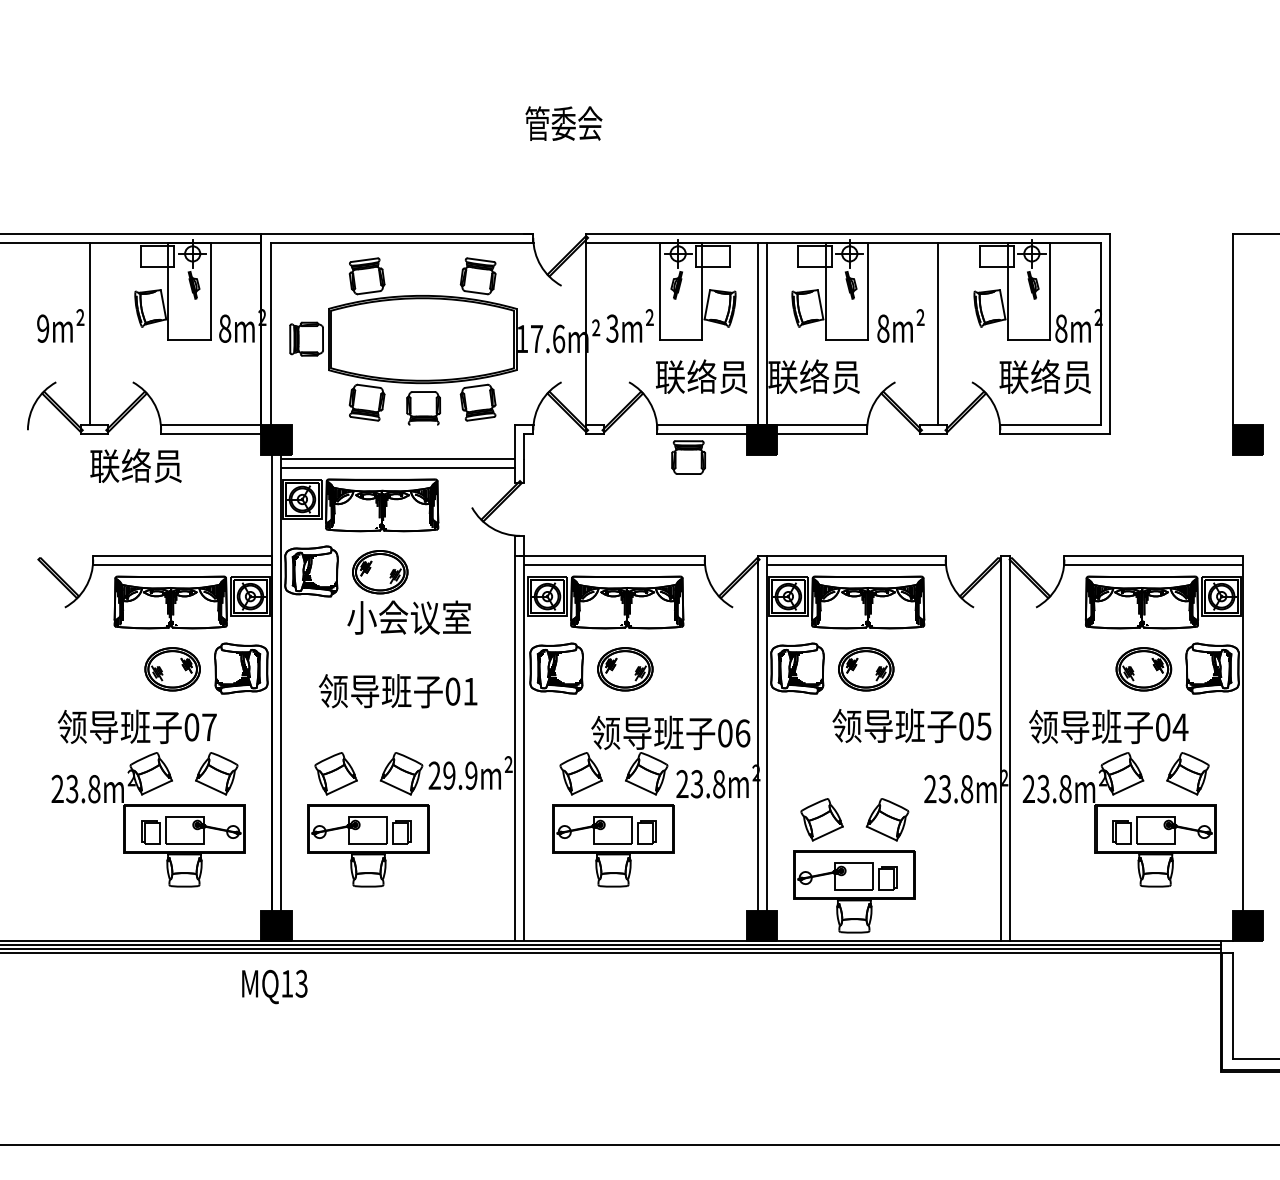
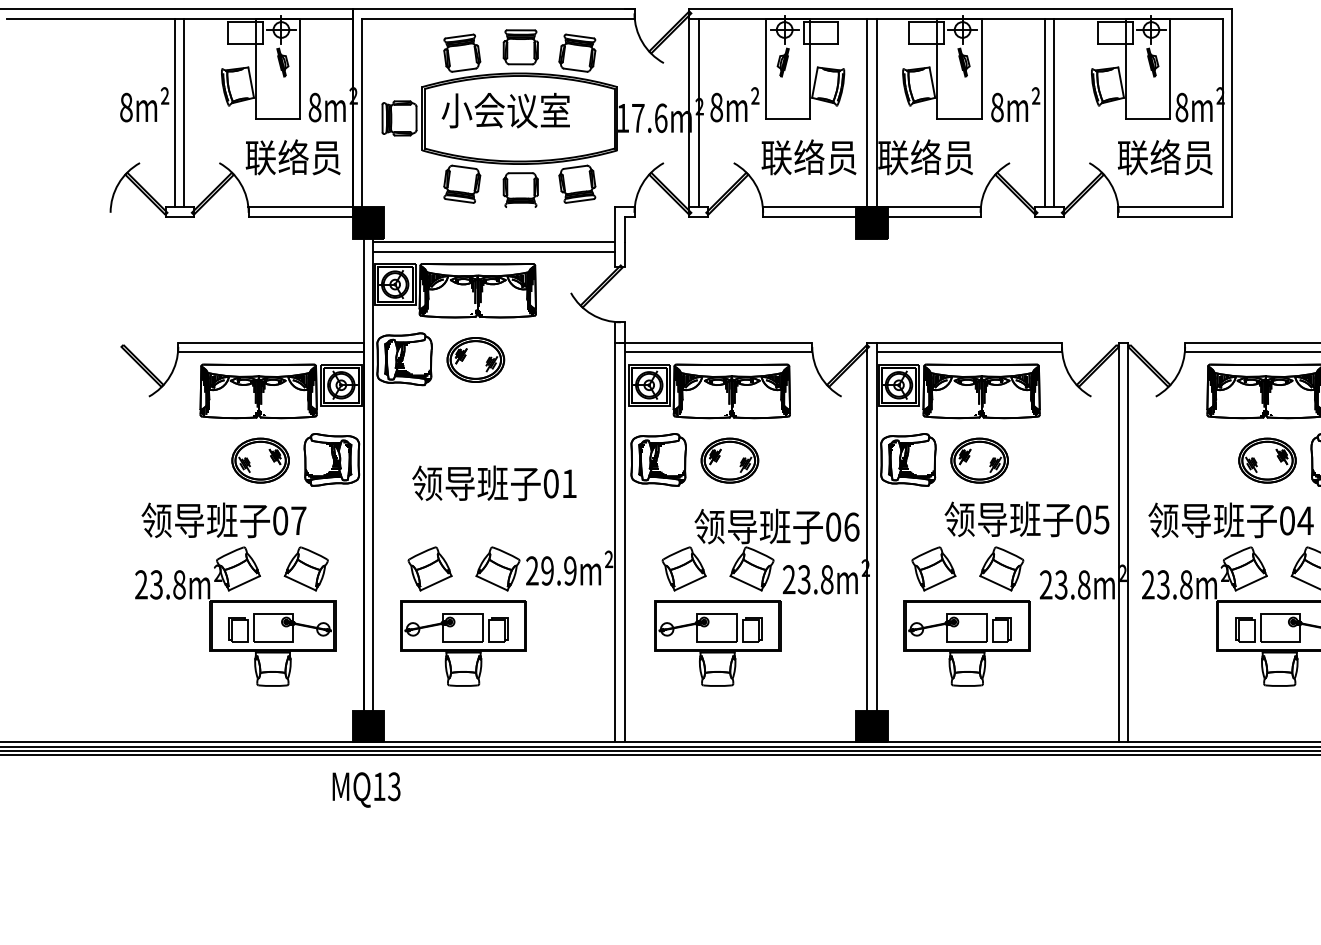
text: (43, 328) -> (126, 107), 9m² -> 8m²
text: (612, 328) -> (716, 107), 3m² -> 8m²
line: (99, 334) -> (184, 113), added
line: (595, 334) -> (699, 113), added
line: (929, 334) -> (1045, 113), added
part: (688, 457) -> (520, 47), moved
text: (135, 465) -> (292, 157), moved
text: (408, 617) -> (505, 110), moved
part: (854, 865) -> (967, 616), moved

